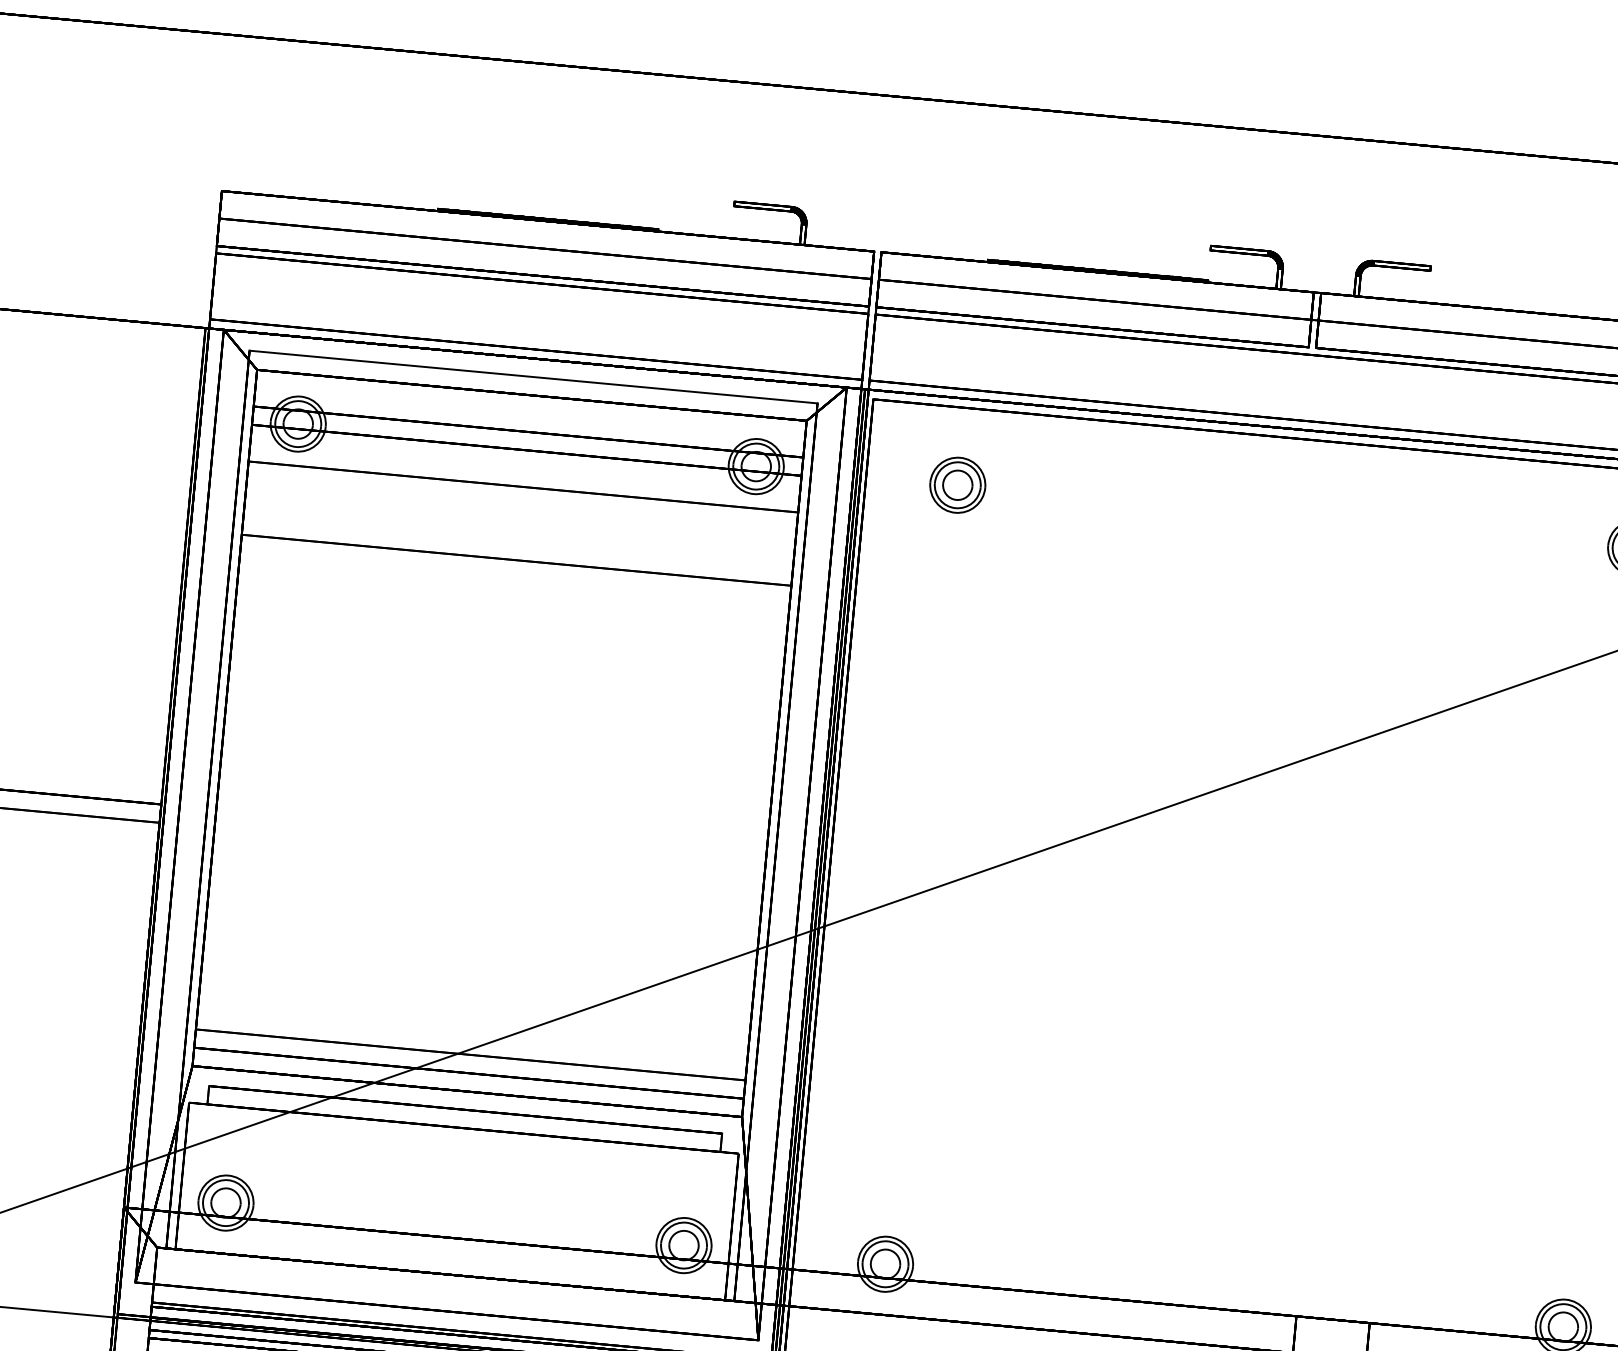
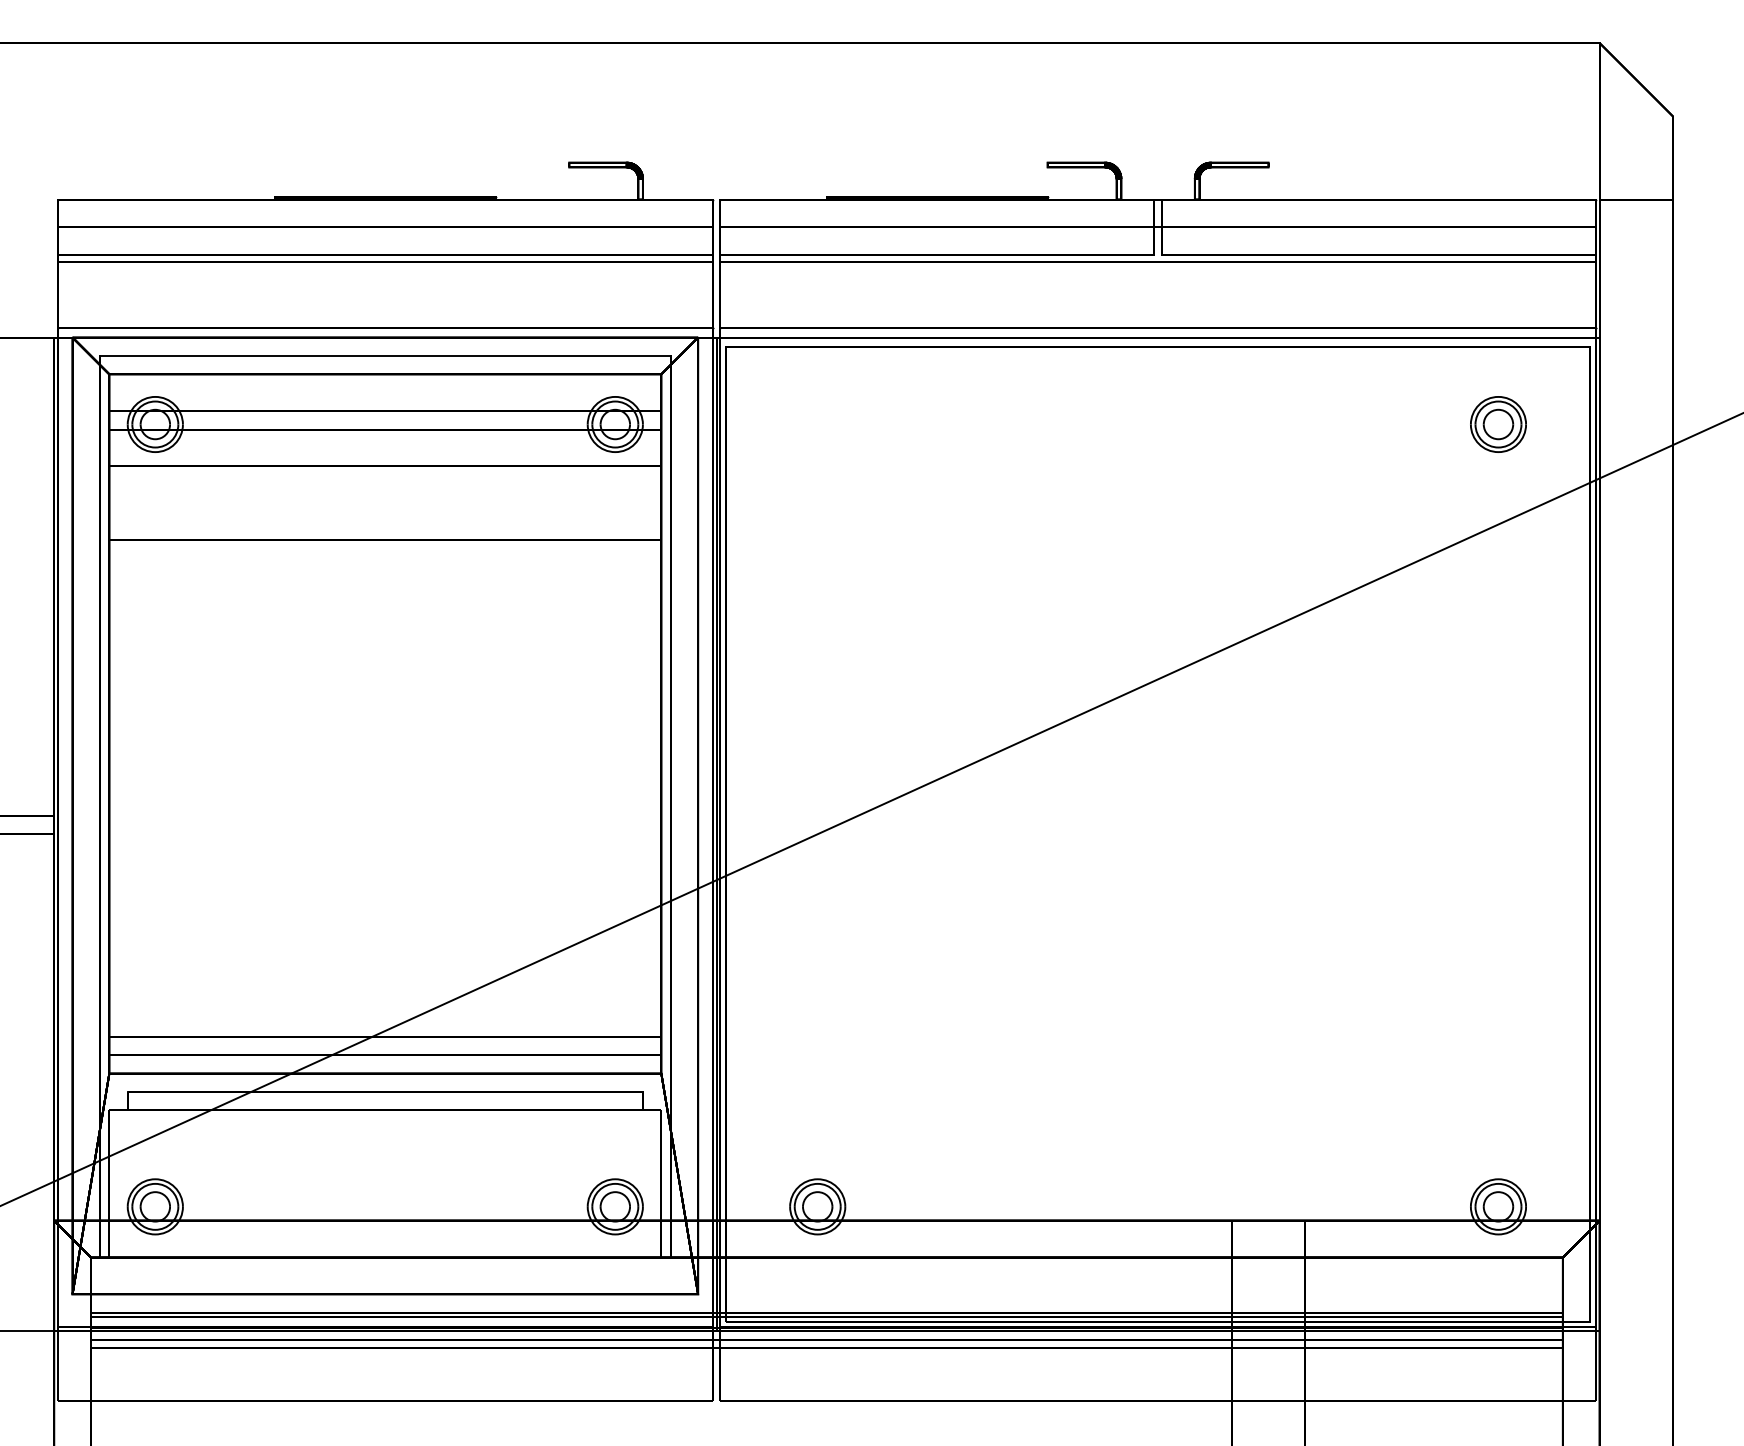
part: (957, 485) -> (817, 424), removed

